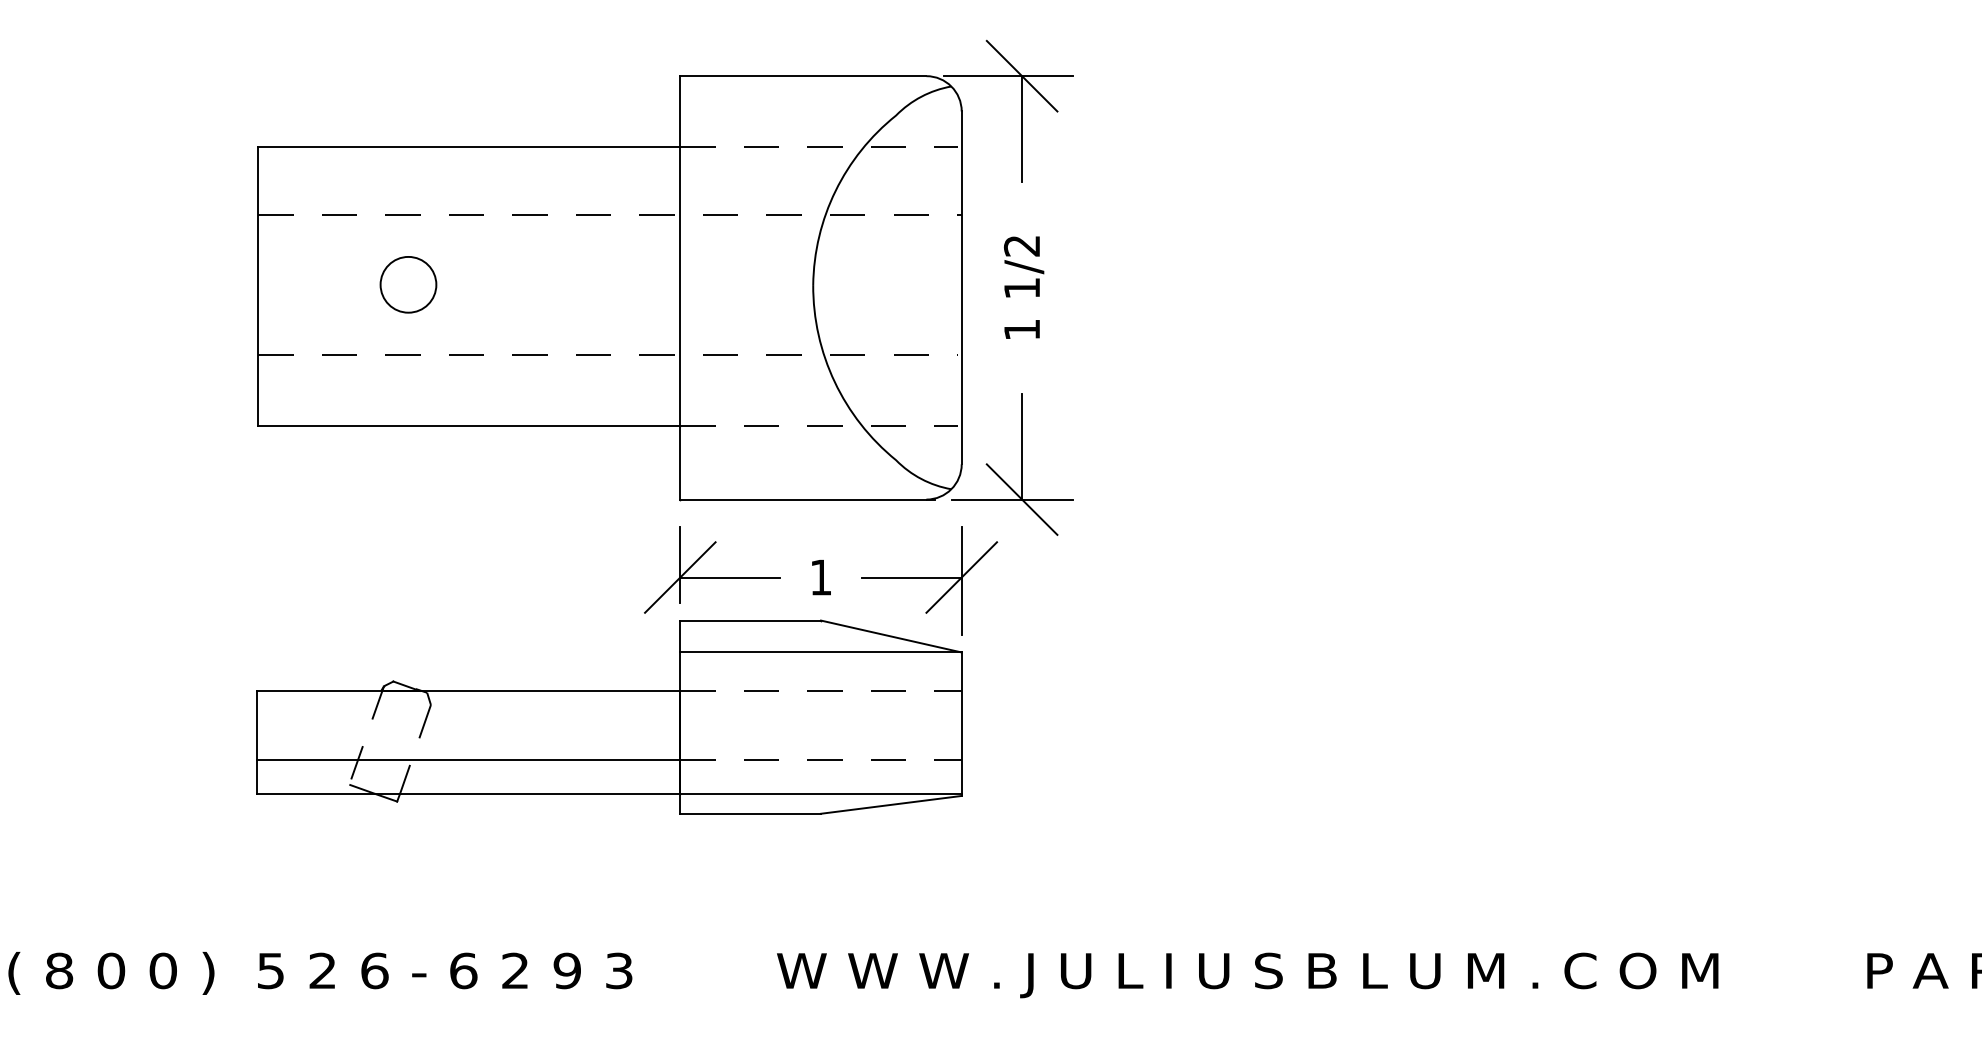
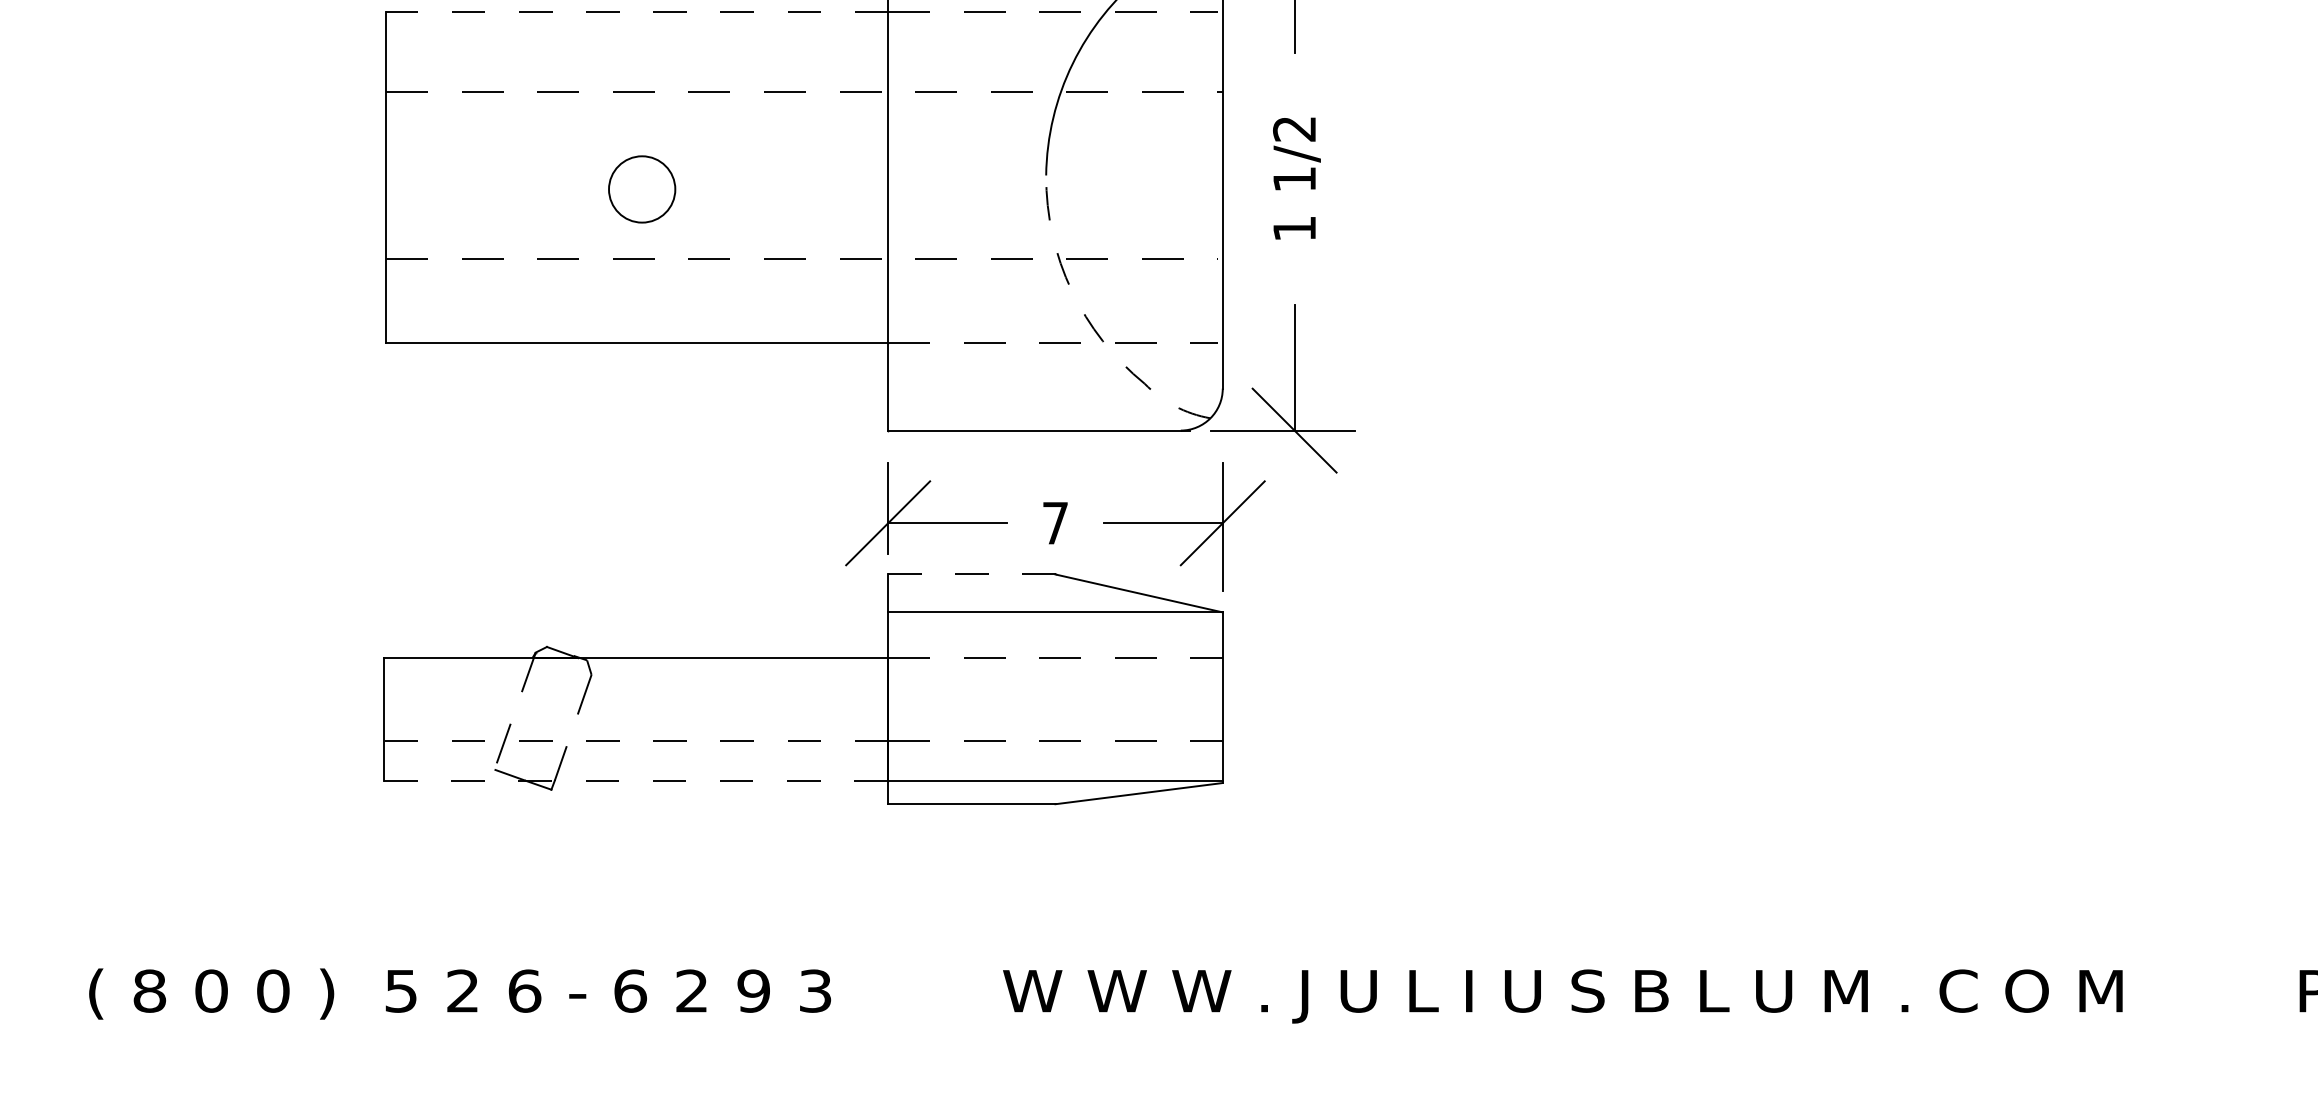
line: (469, 147) -> (637, 11), solid -> dashed
circle: (408, 284) -> (642, 189), moved
line: (850, 409) -> (1090, 323), solid -> dashed
text: (820, 577) -> (1054, 523), 1 -> 7
line: (751, 620) -> (972, 574), solid -> dashed
line: (468, 760) -> (636, 740), solid -> dashed
line: (468, 794) -> (636, 781), solid -> dashed

